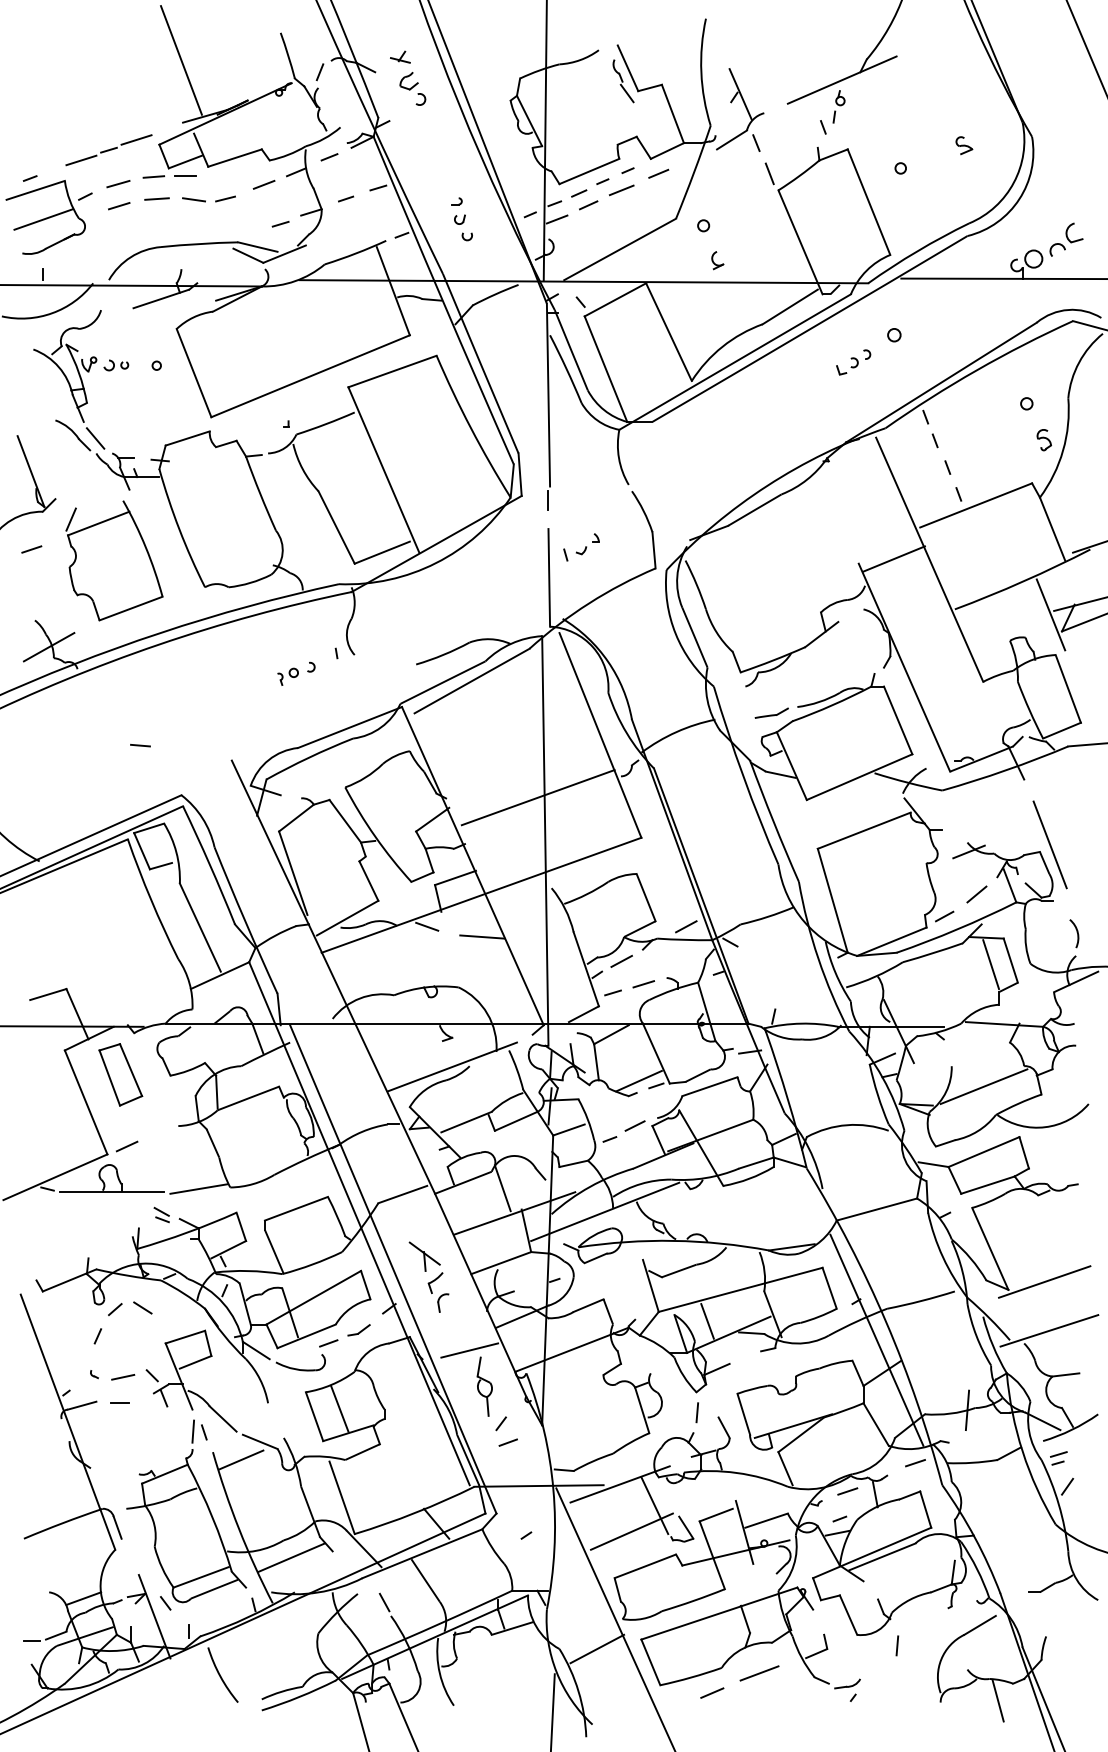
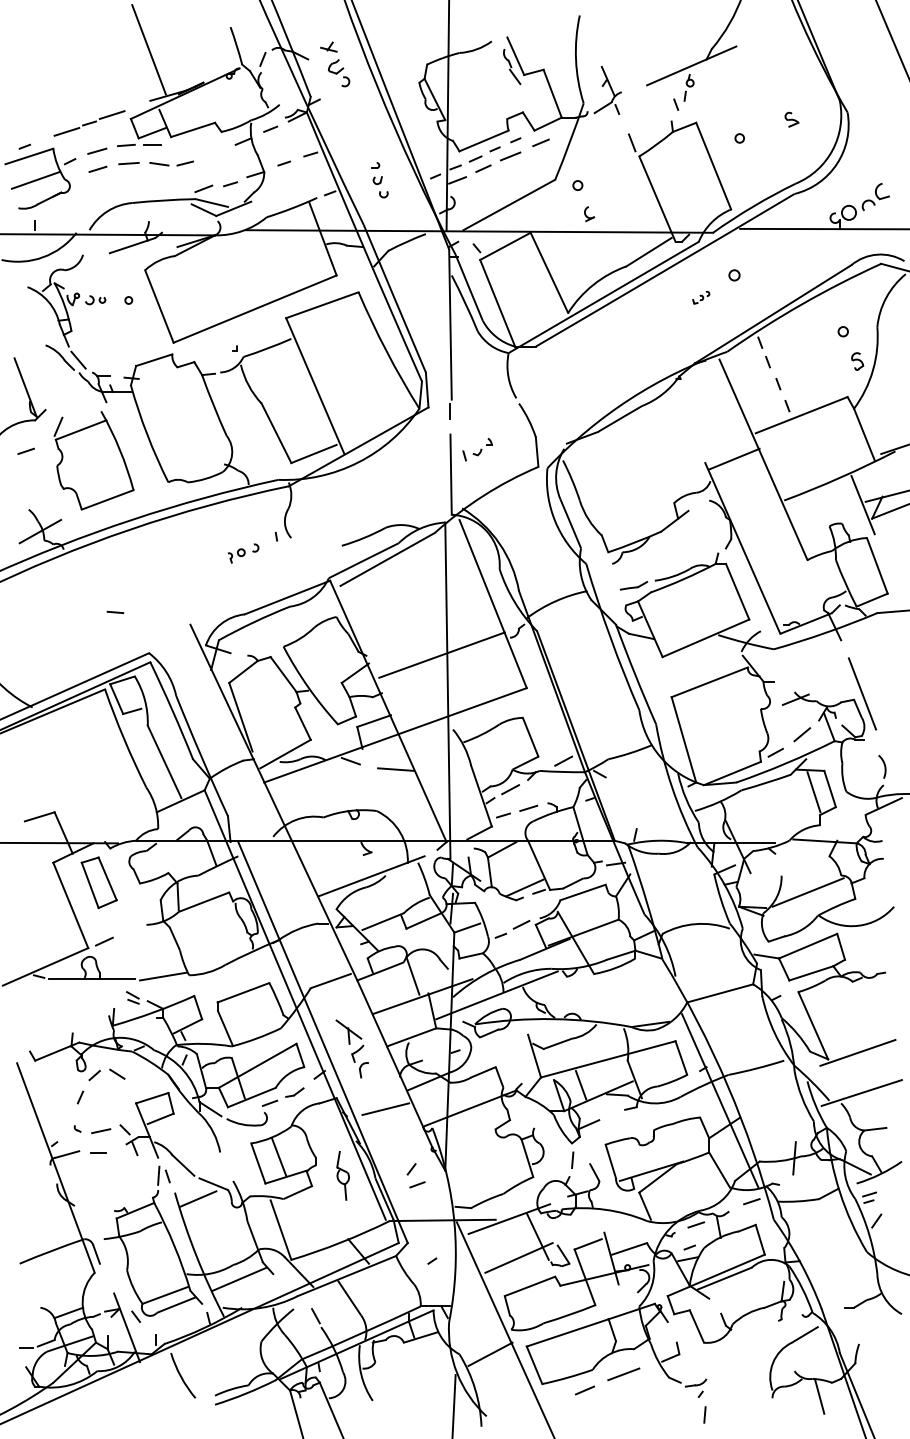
part: (740, 109) -> (608, 90), size x0.7
line: (263, 184) -> (203, 188), moved
part: (853, 362) -> (700, 297), size x0.6
part: (484, 1386) -> (342, 1175), moved
line: (897, 1645) -> (705, 1414), moved

